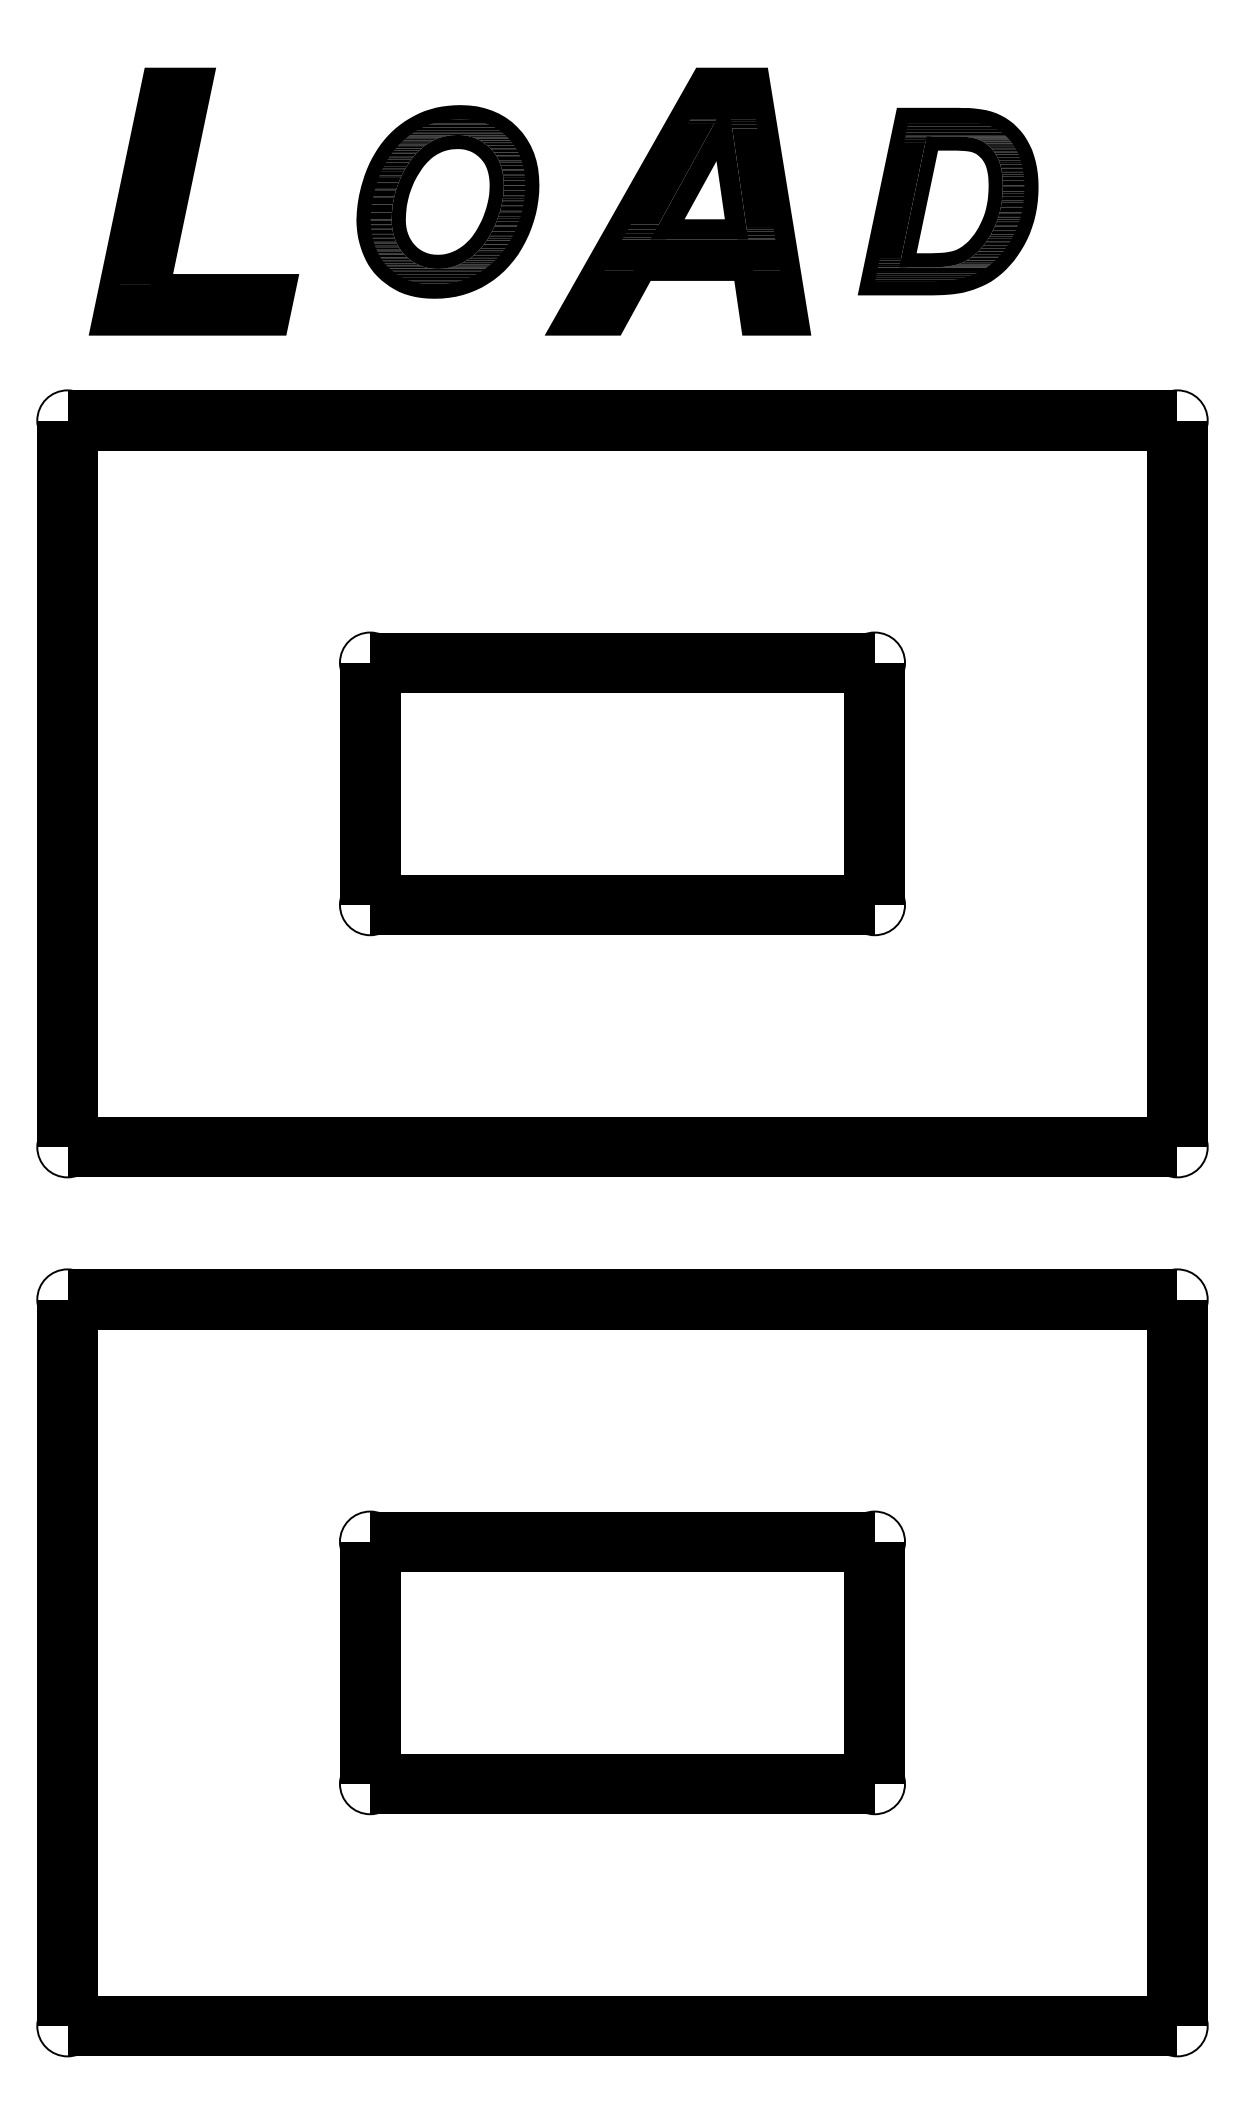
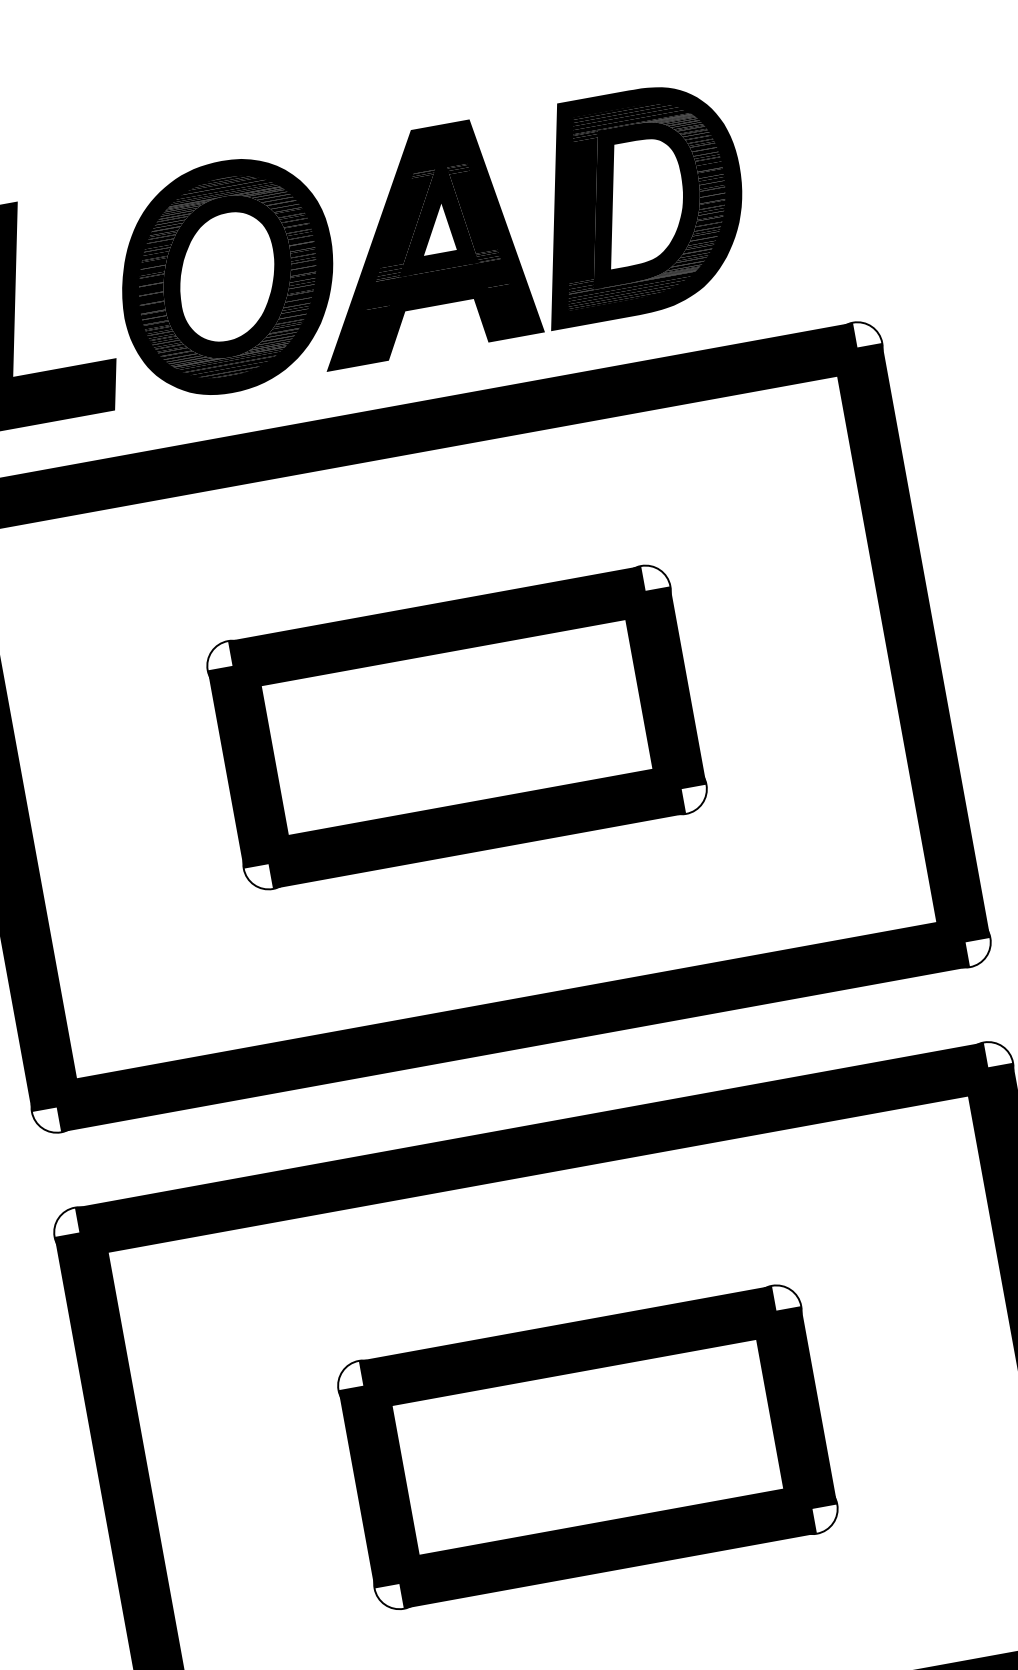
part: (447, 201) -> (227, 276), size x1.43
part: (948, 201) -> (637, 202), size x1.43

